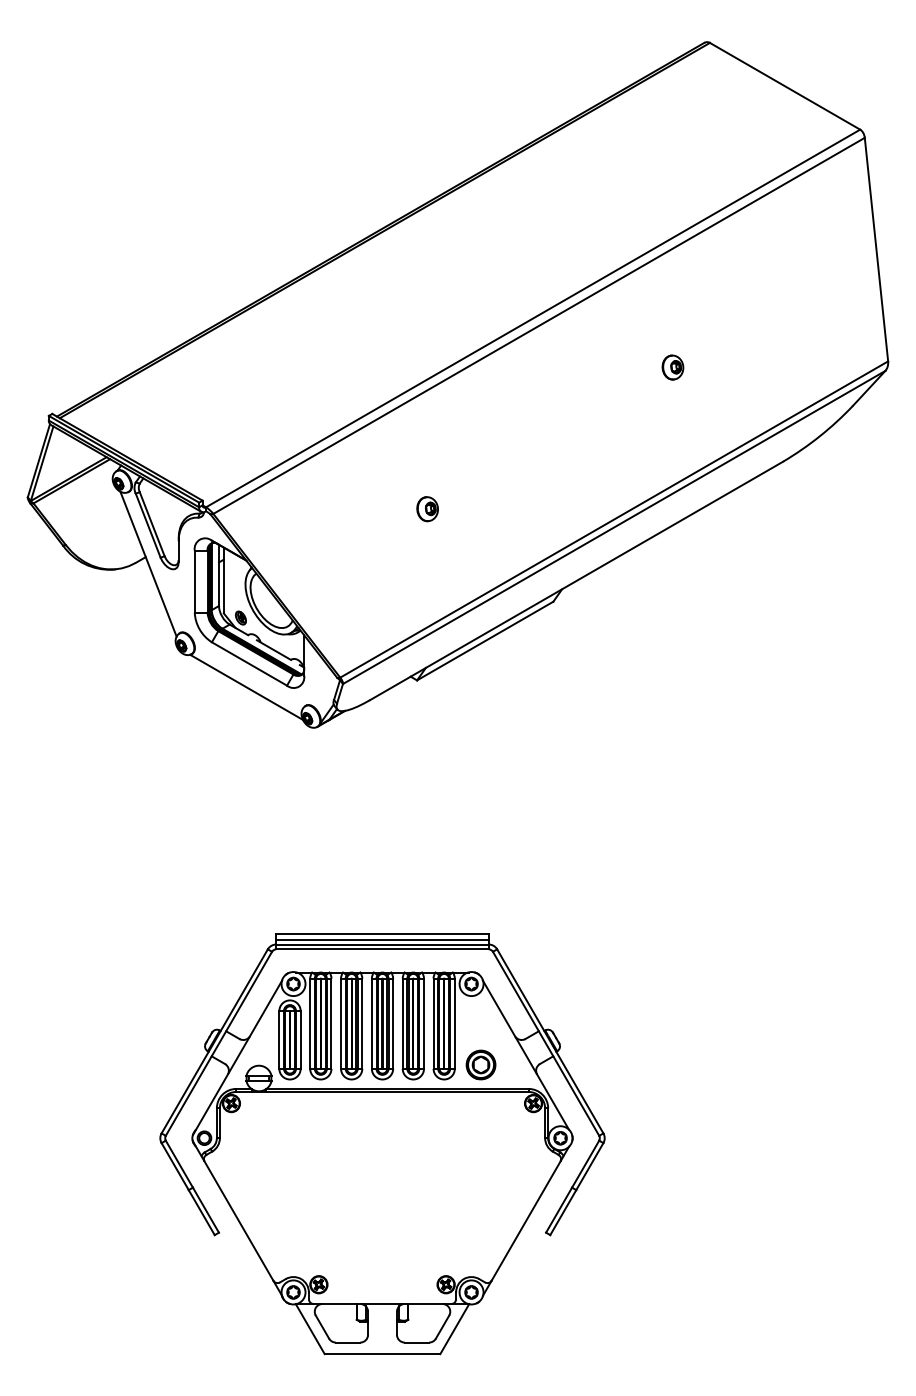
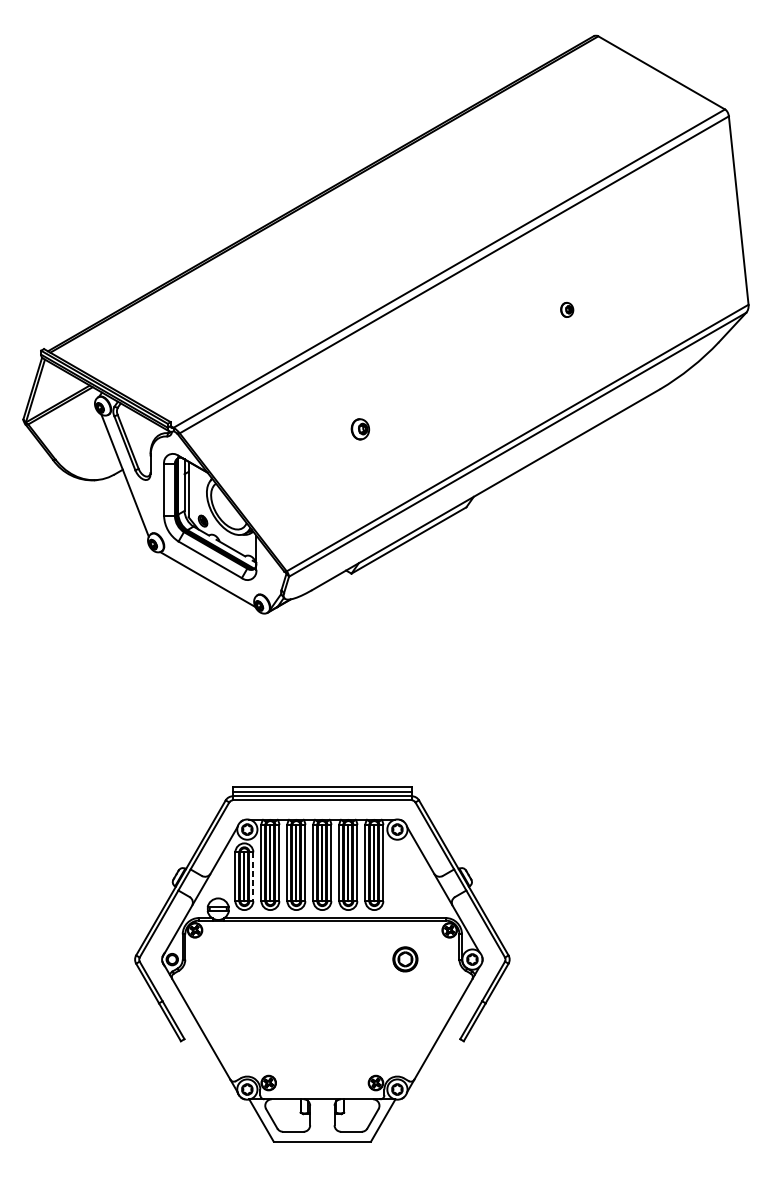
part: (672, 367) -> (566, 309), size x0.7
line: (300, 1039) -> (253, 876), solid -> dashed
part: (480, 1064) -> (404, 958), moved

